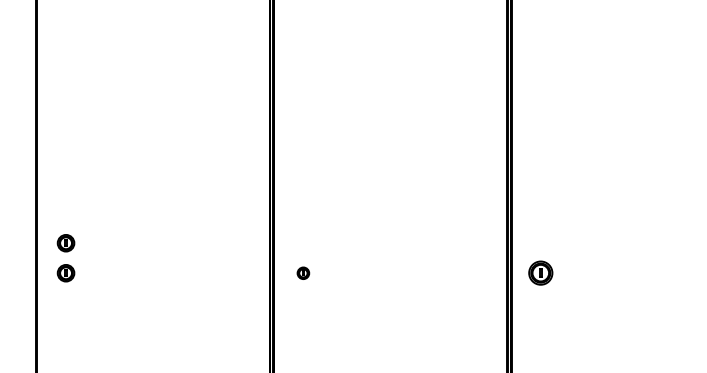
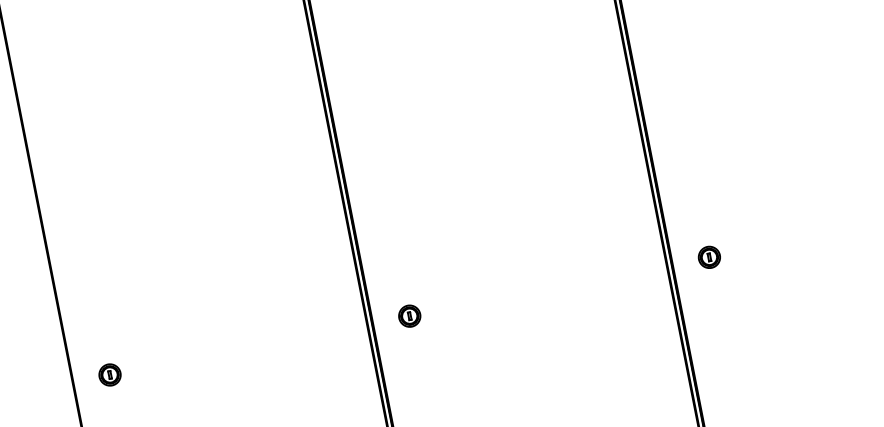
part: (65, 243) -> (101, 337), removed
part: (303, 273) -> (409, 316), size x1.43
part: (540, 273) -> (709, 257), size x0.71

